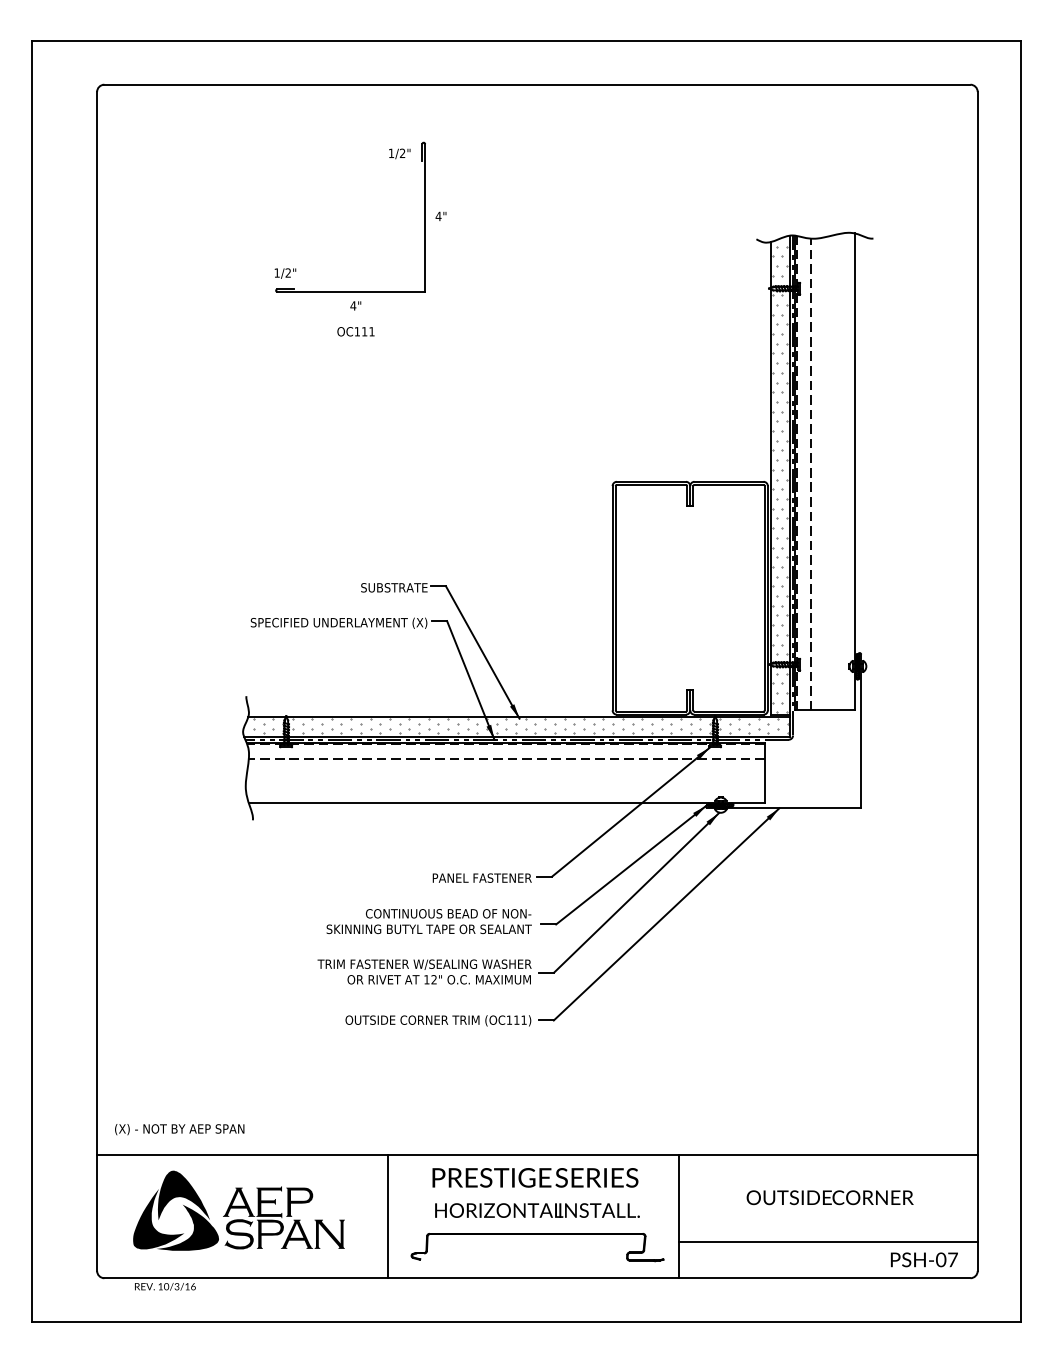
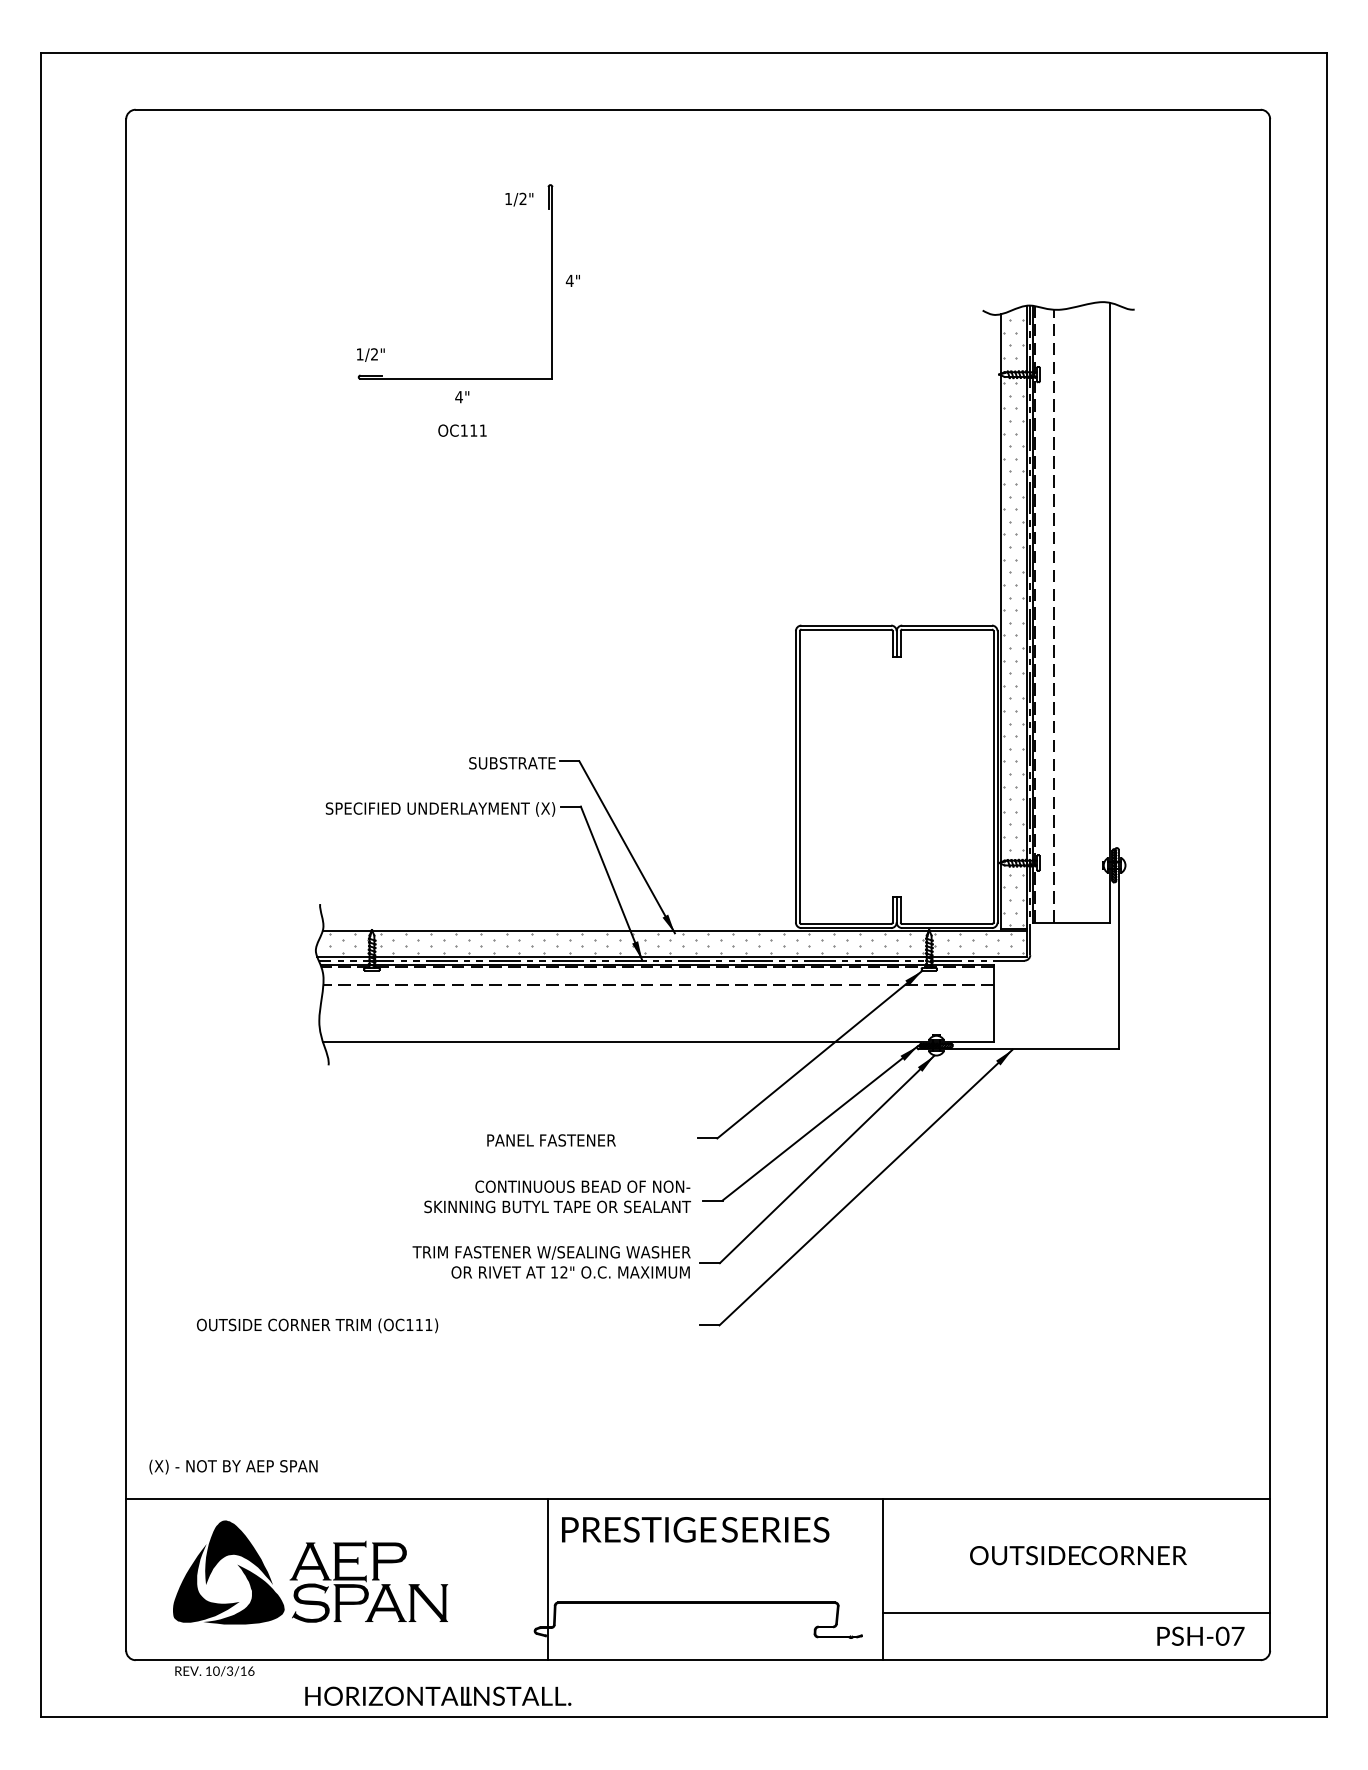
text: (482, 878) -> (551, 1140), moved
text: (438, 1020) -> (317, 1325), moved
text: (537, 1209) -> (438, 1695), moved
line: (388, 1216) -> (548, 1579), moved

